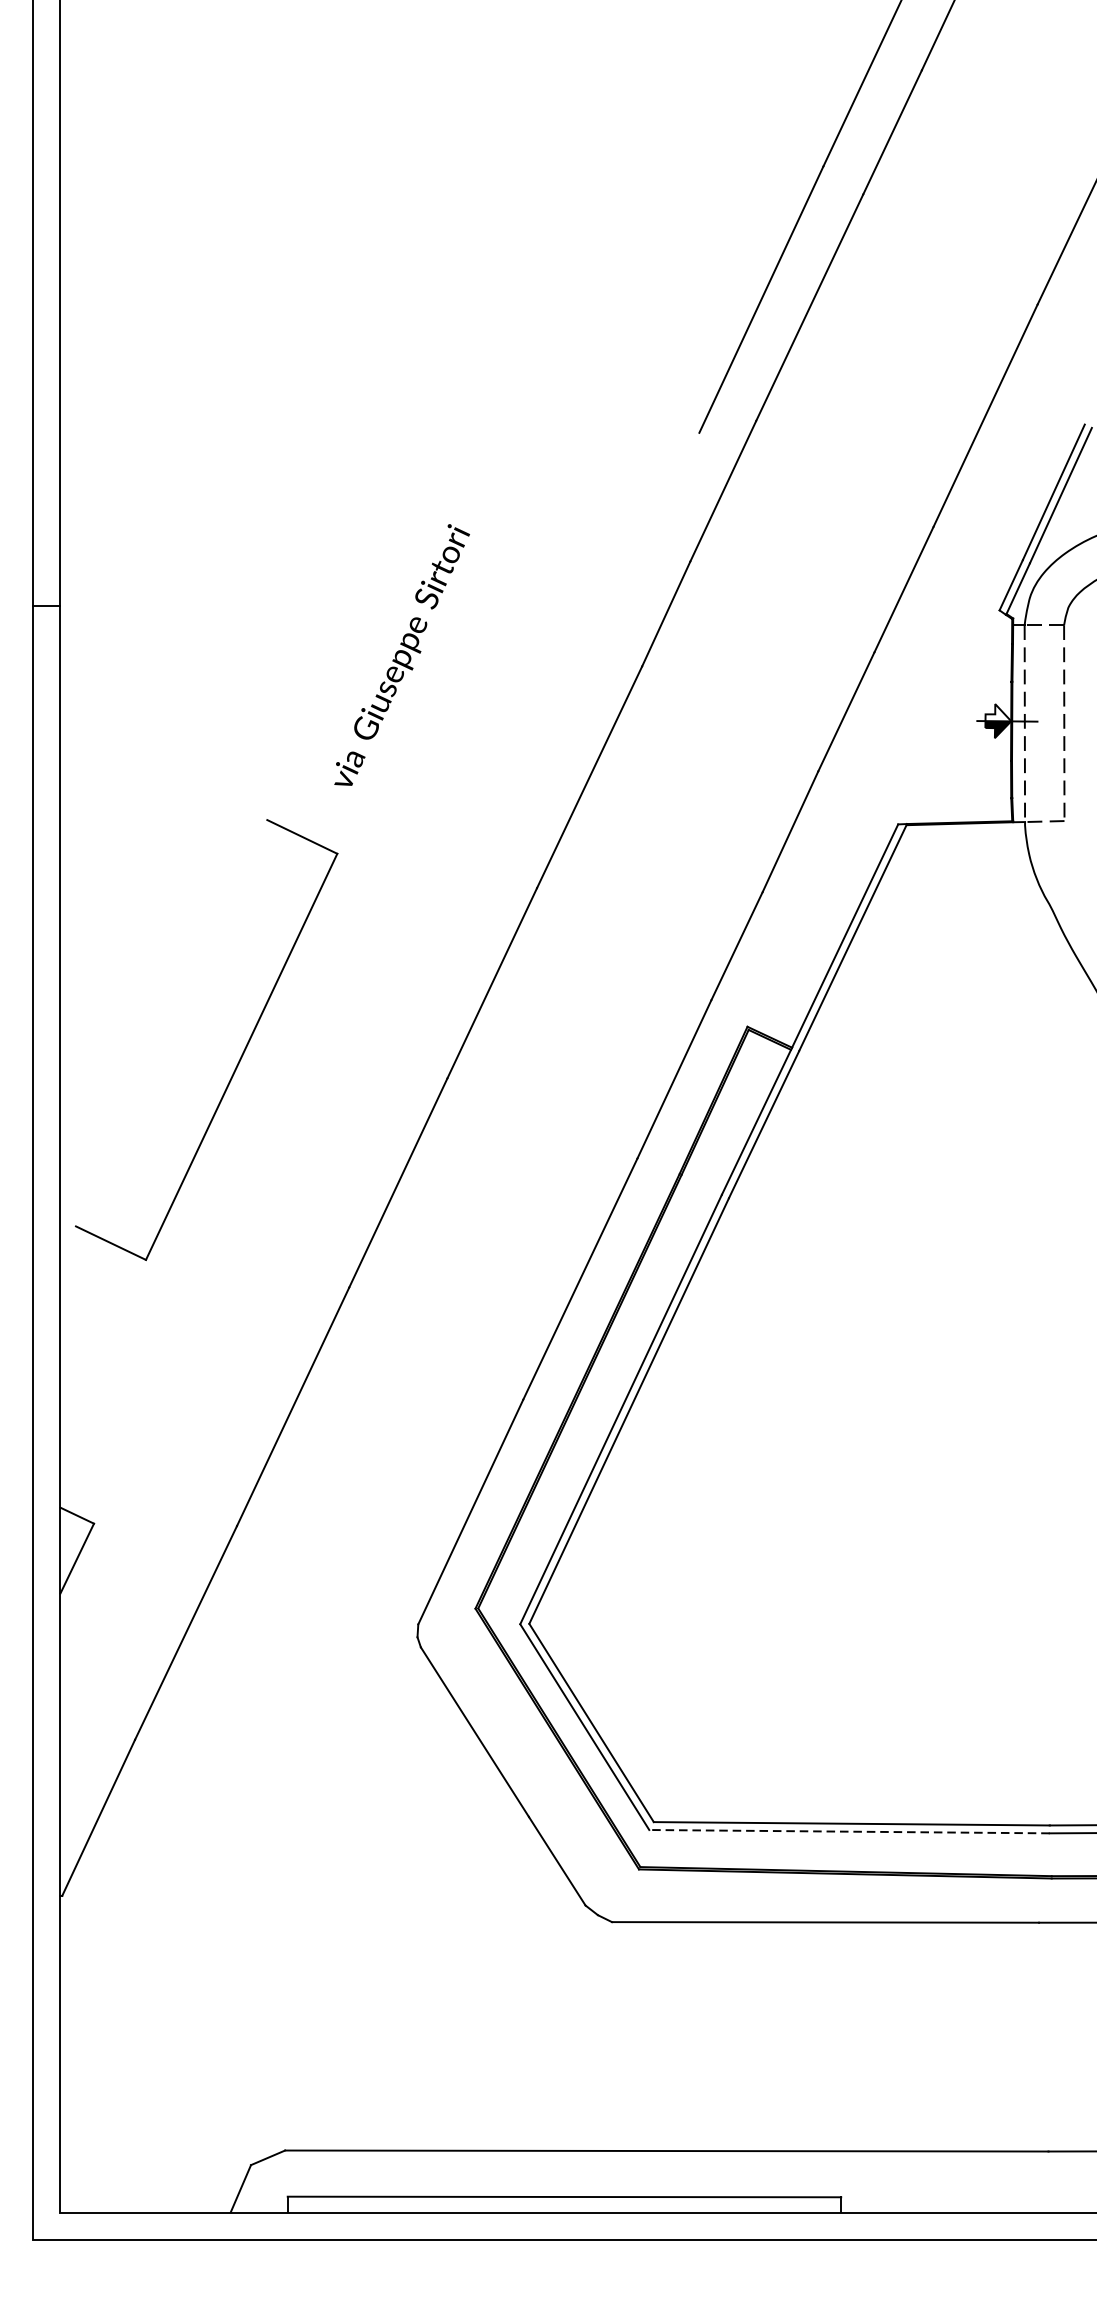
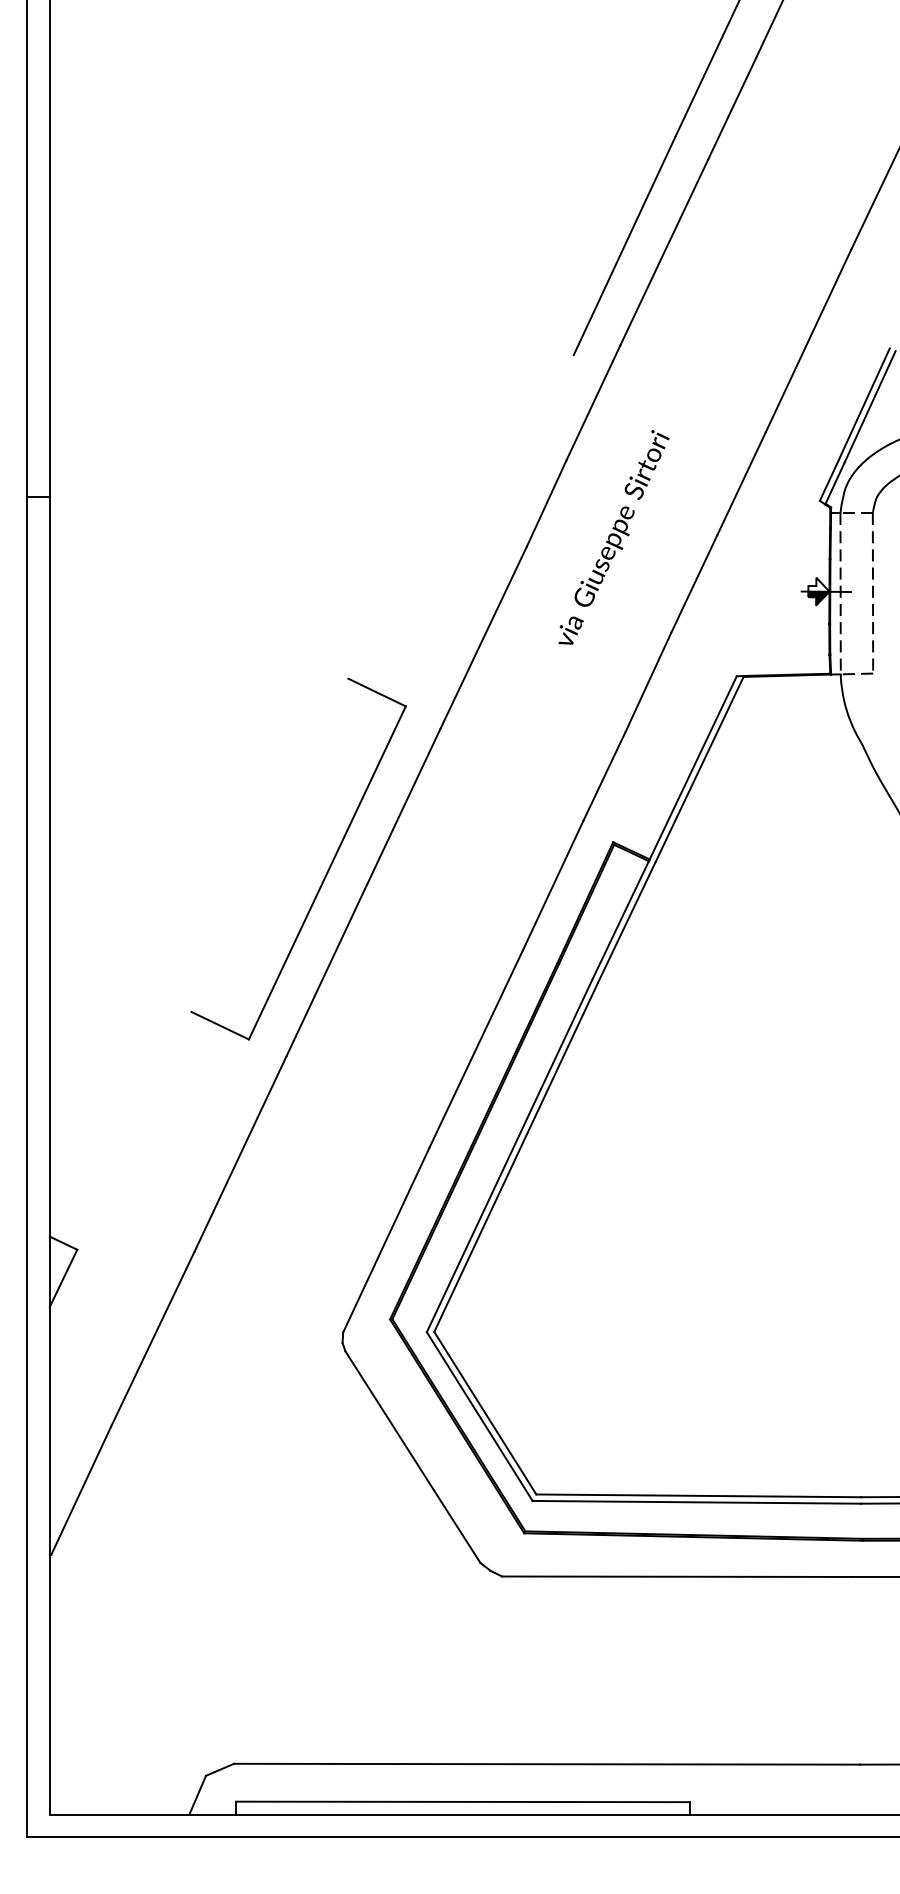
text: (401, 655) -> (613, 537), moved
part: (240, 1056) -> (326, 872), moved
line: (849, 1831) -> (696, 1502), dashed -> solid

